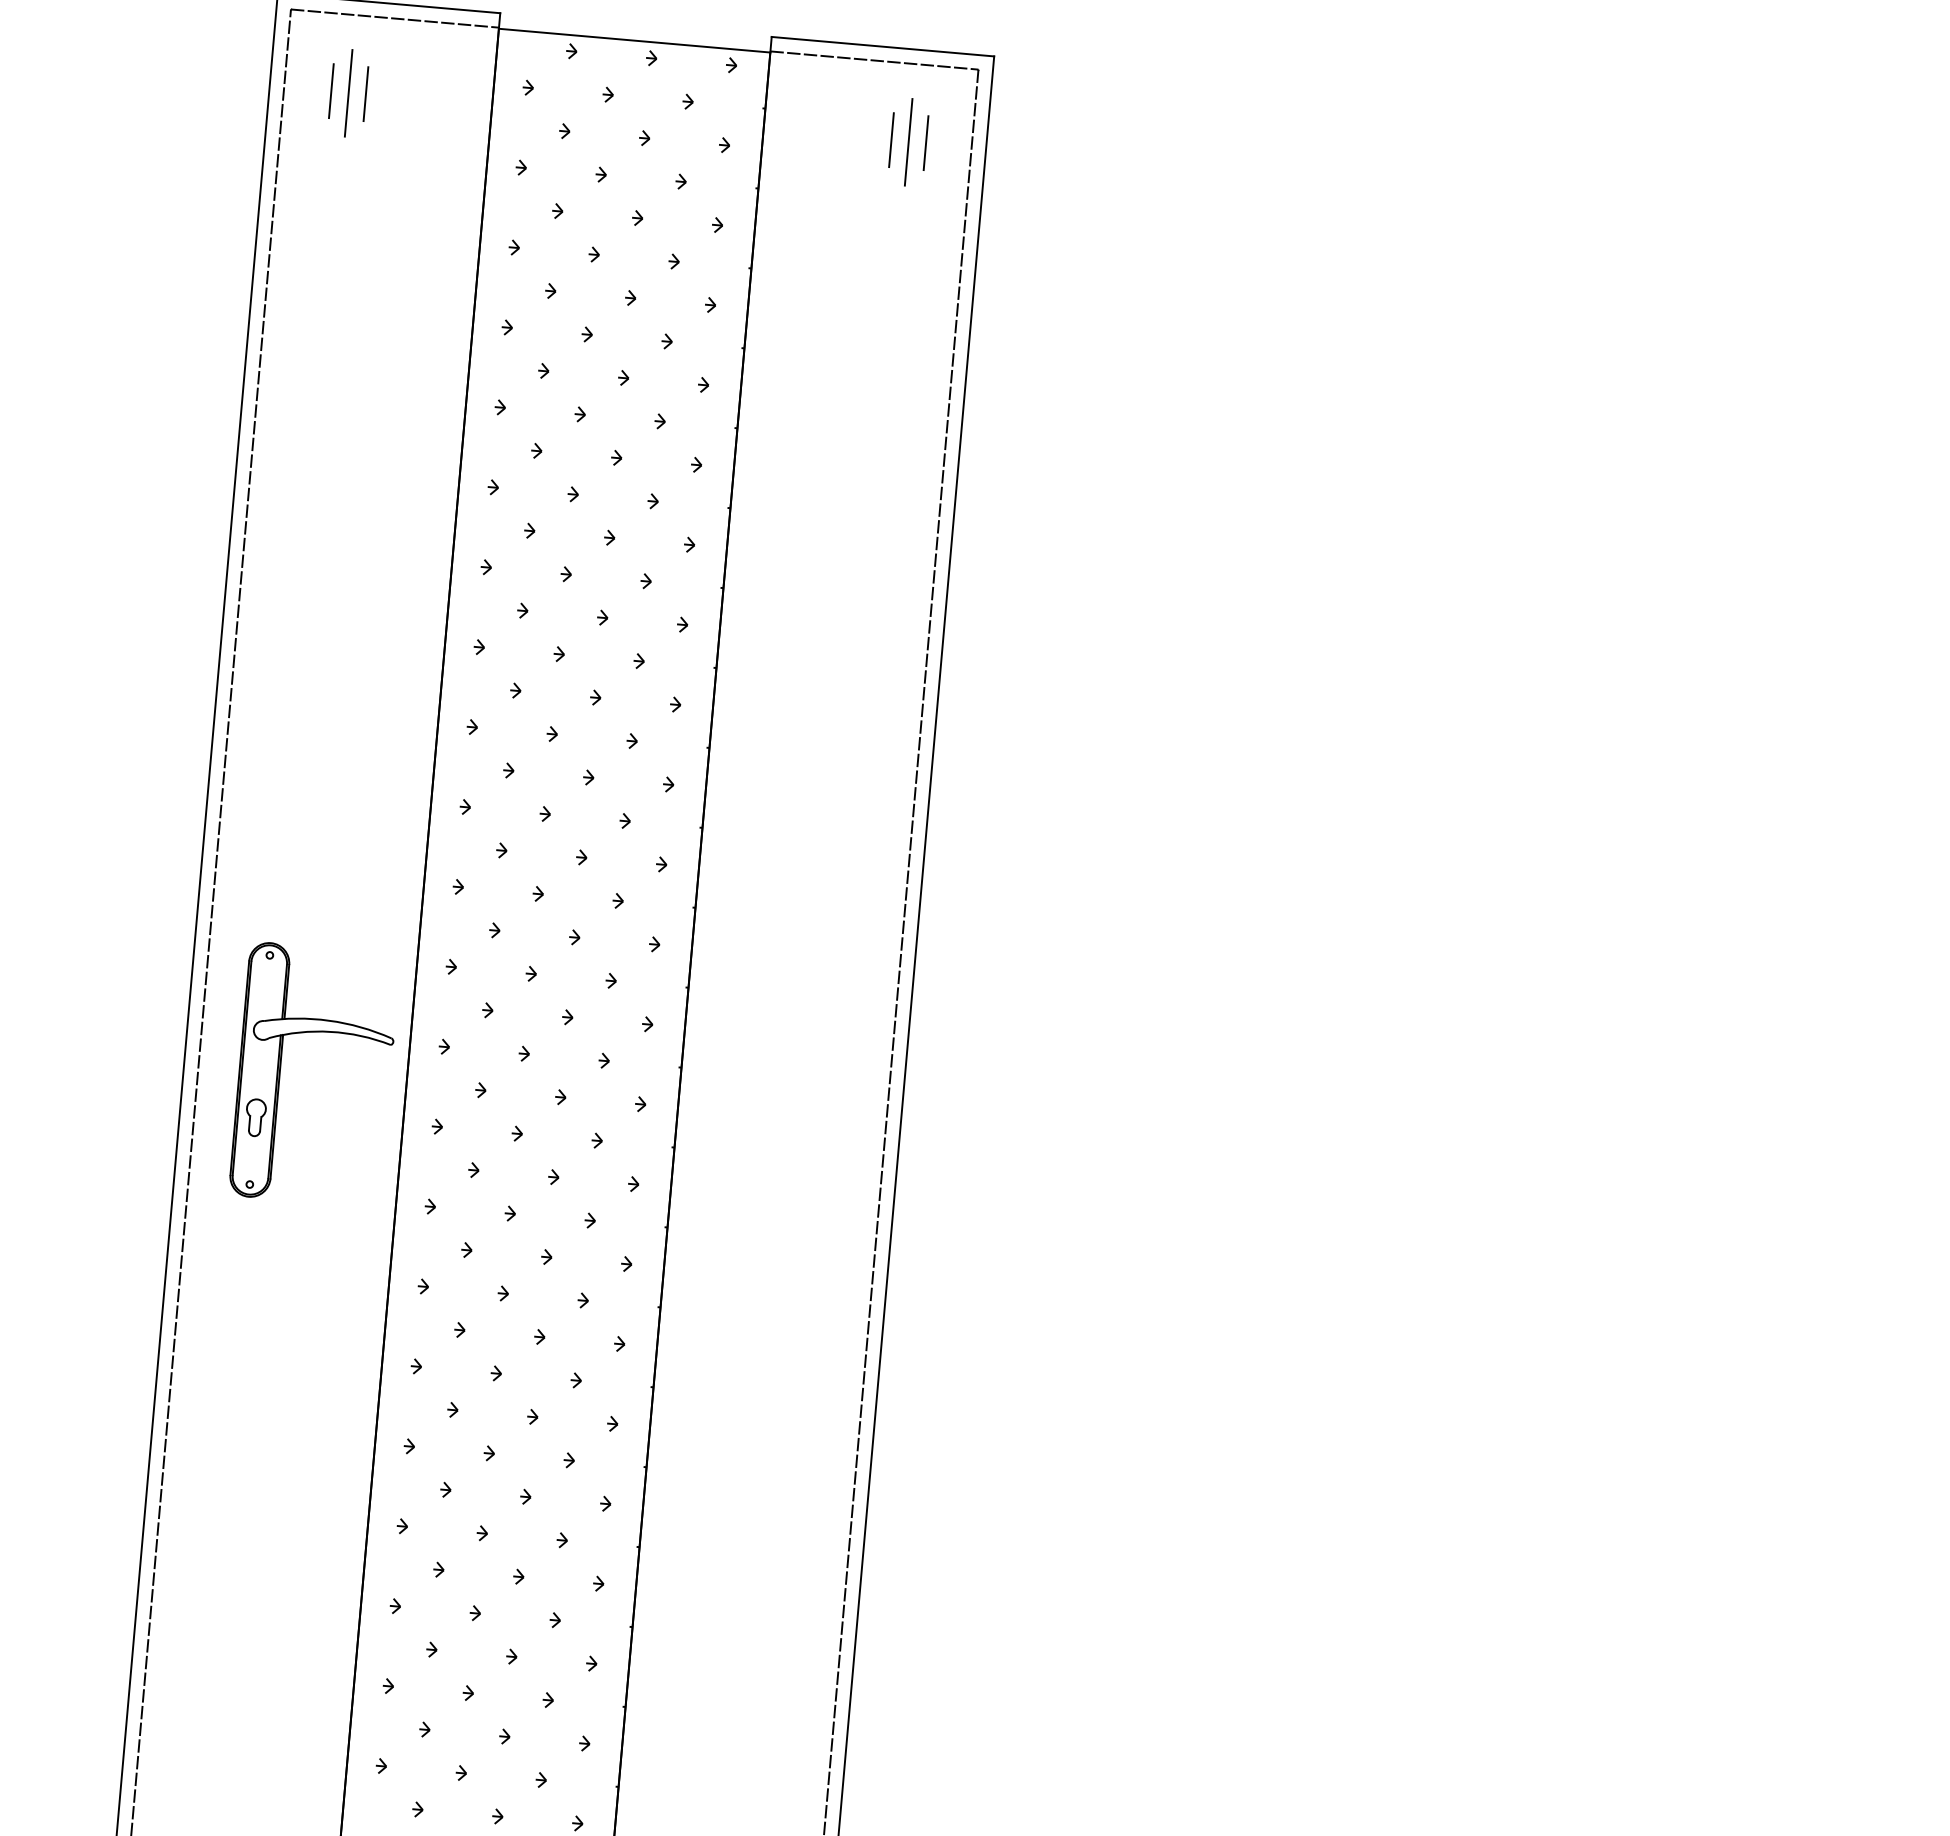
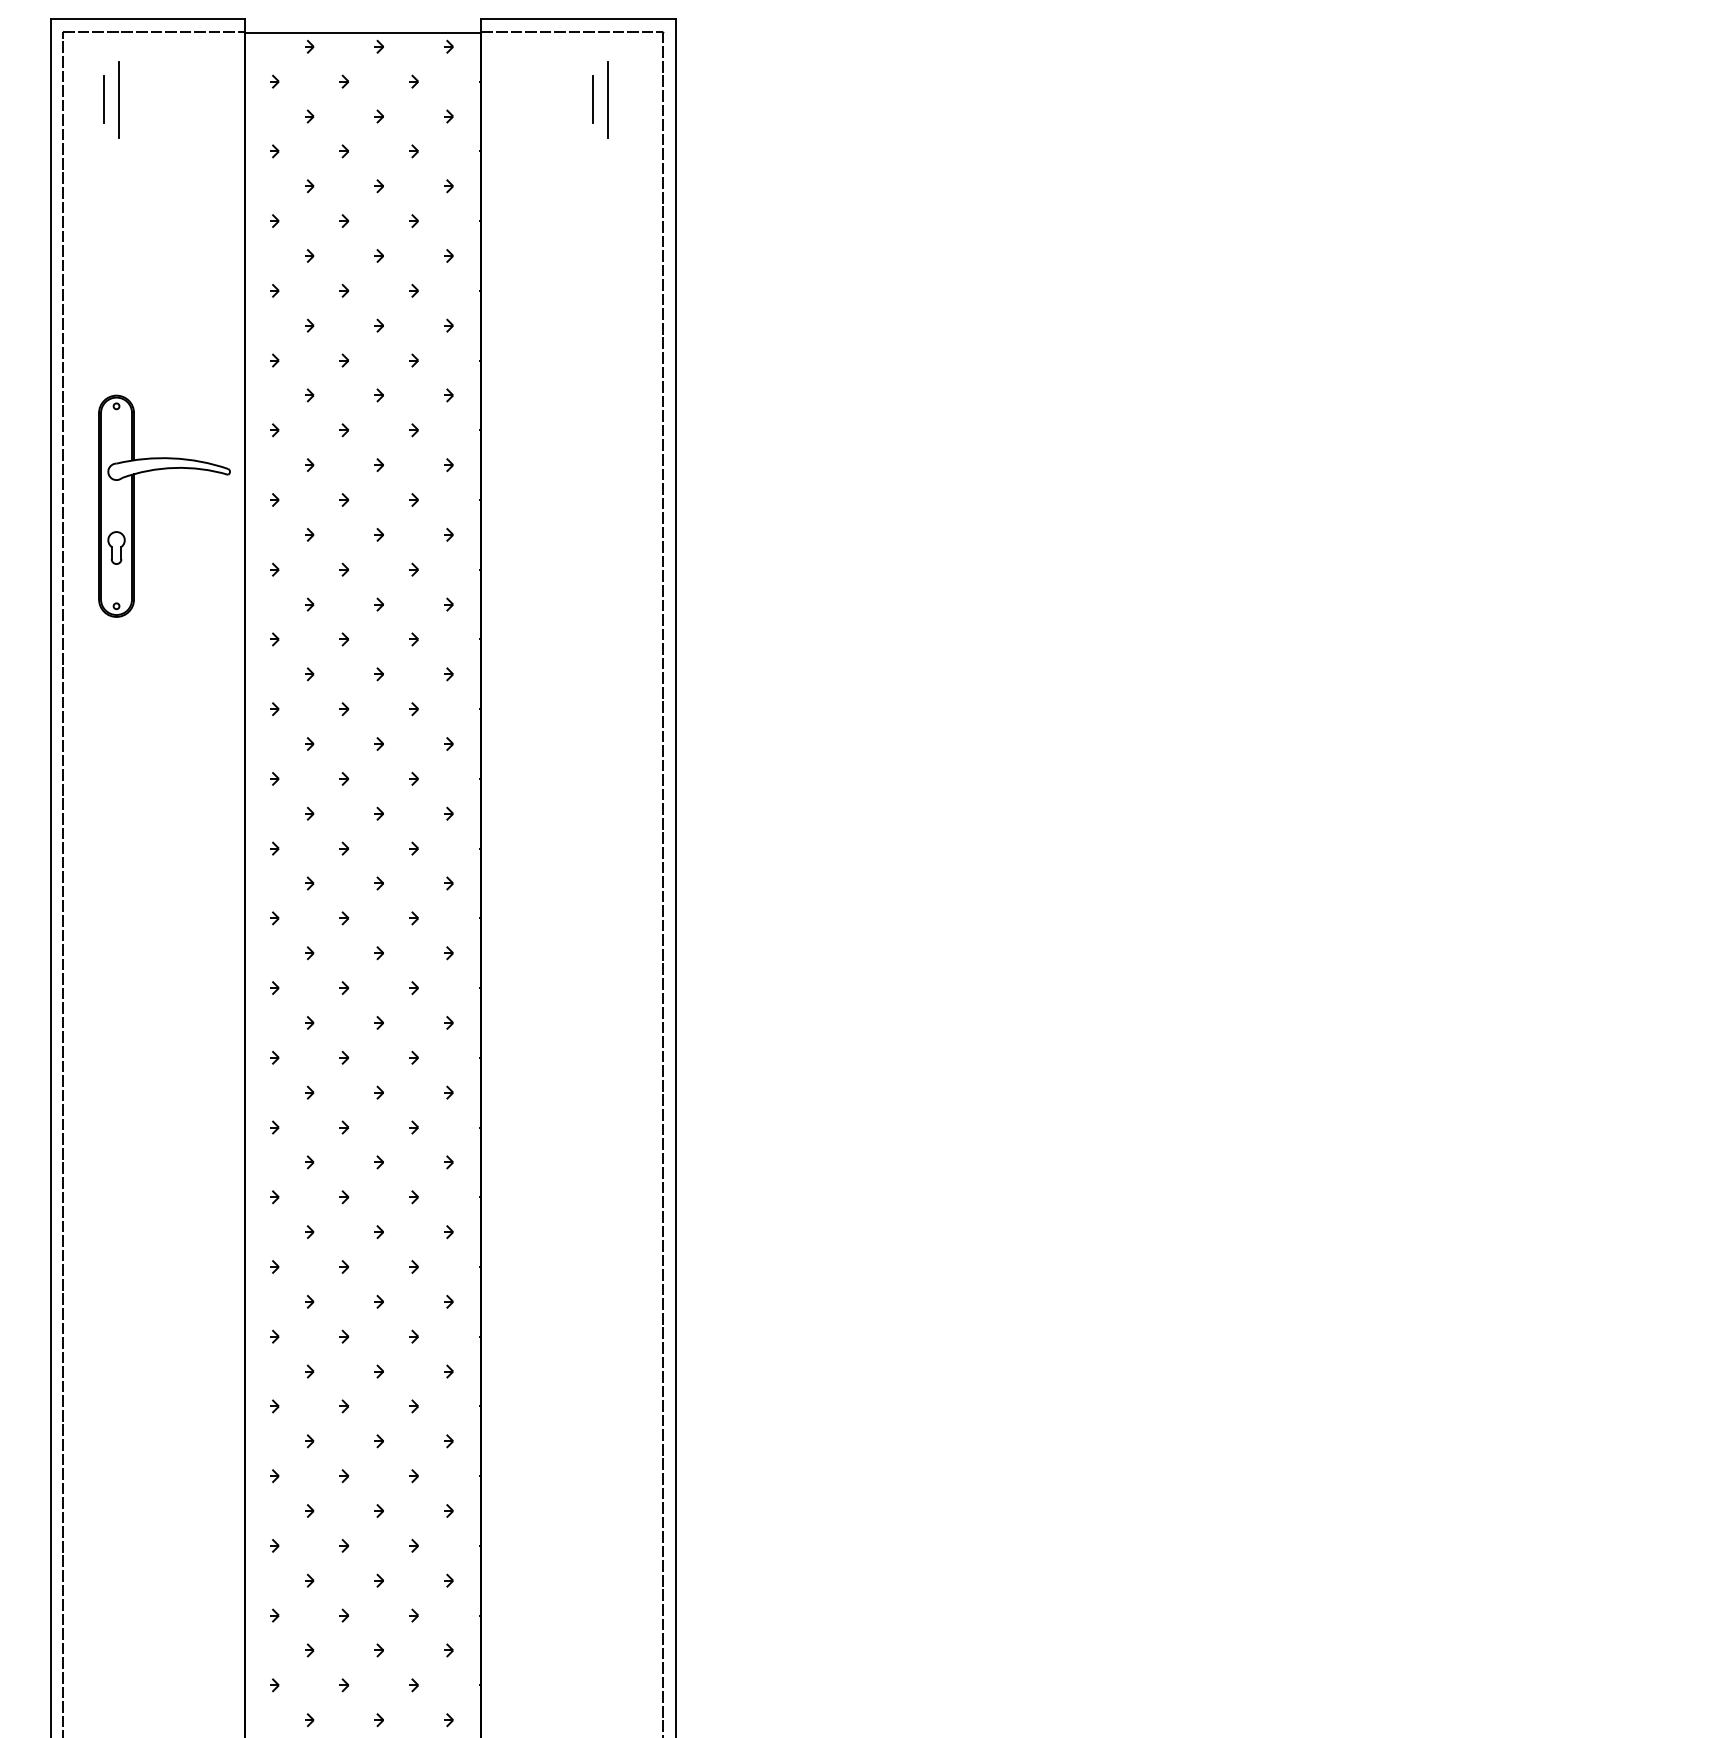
line: (365, 94) -> (134, 99), removed
line: (926, 142) -> (623, 98), removed
part: (280, 1070) -> (134, 505), moved

